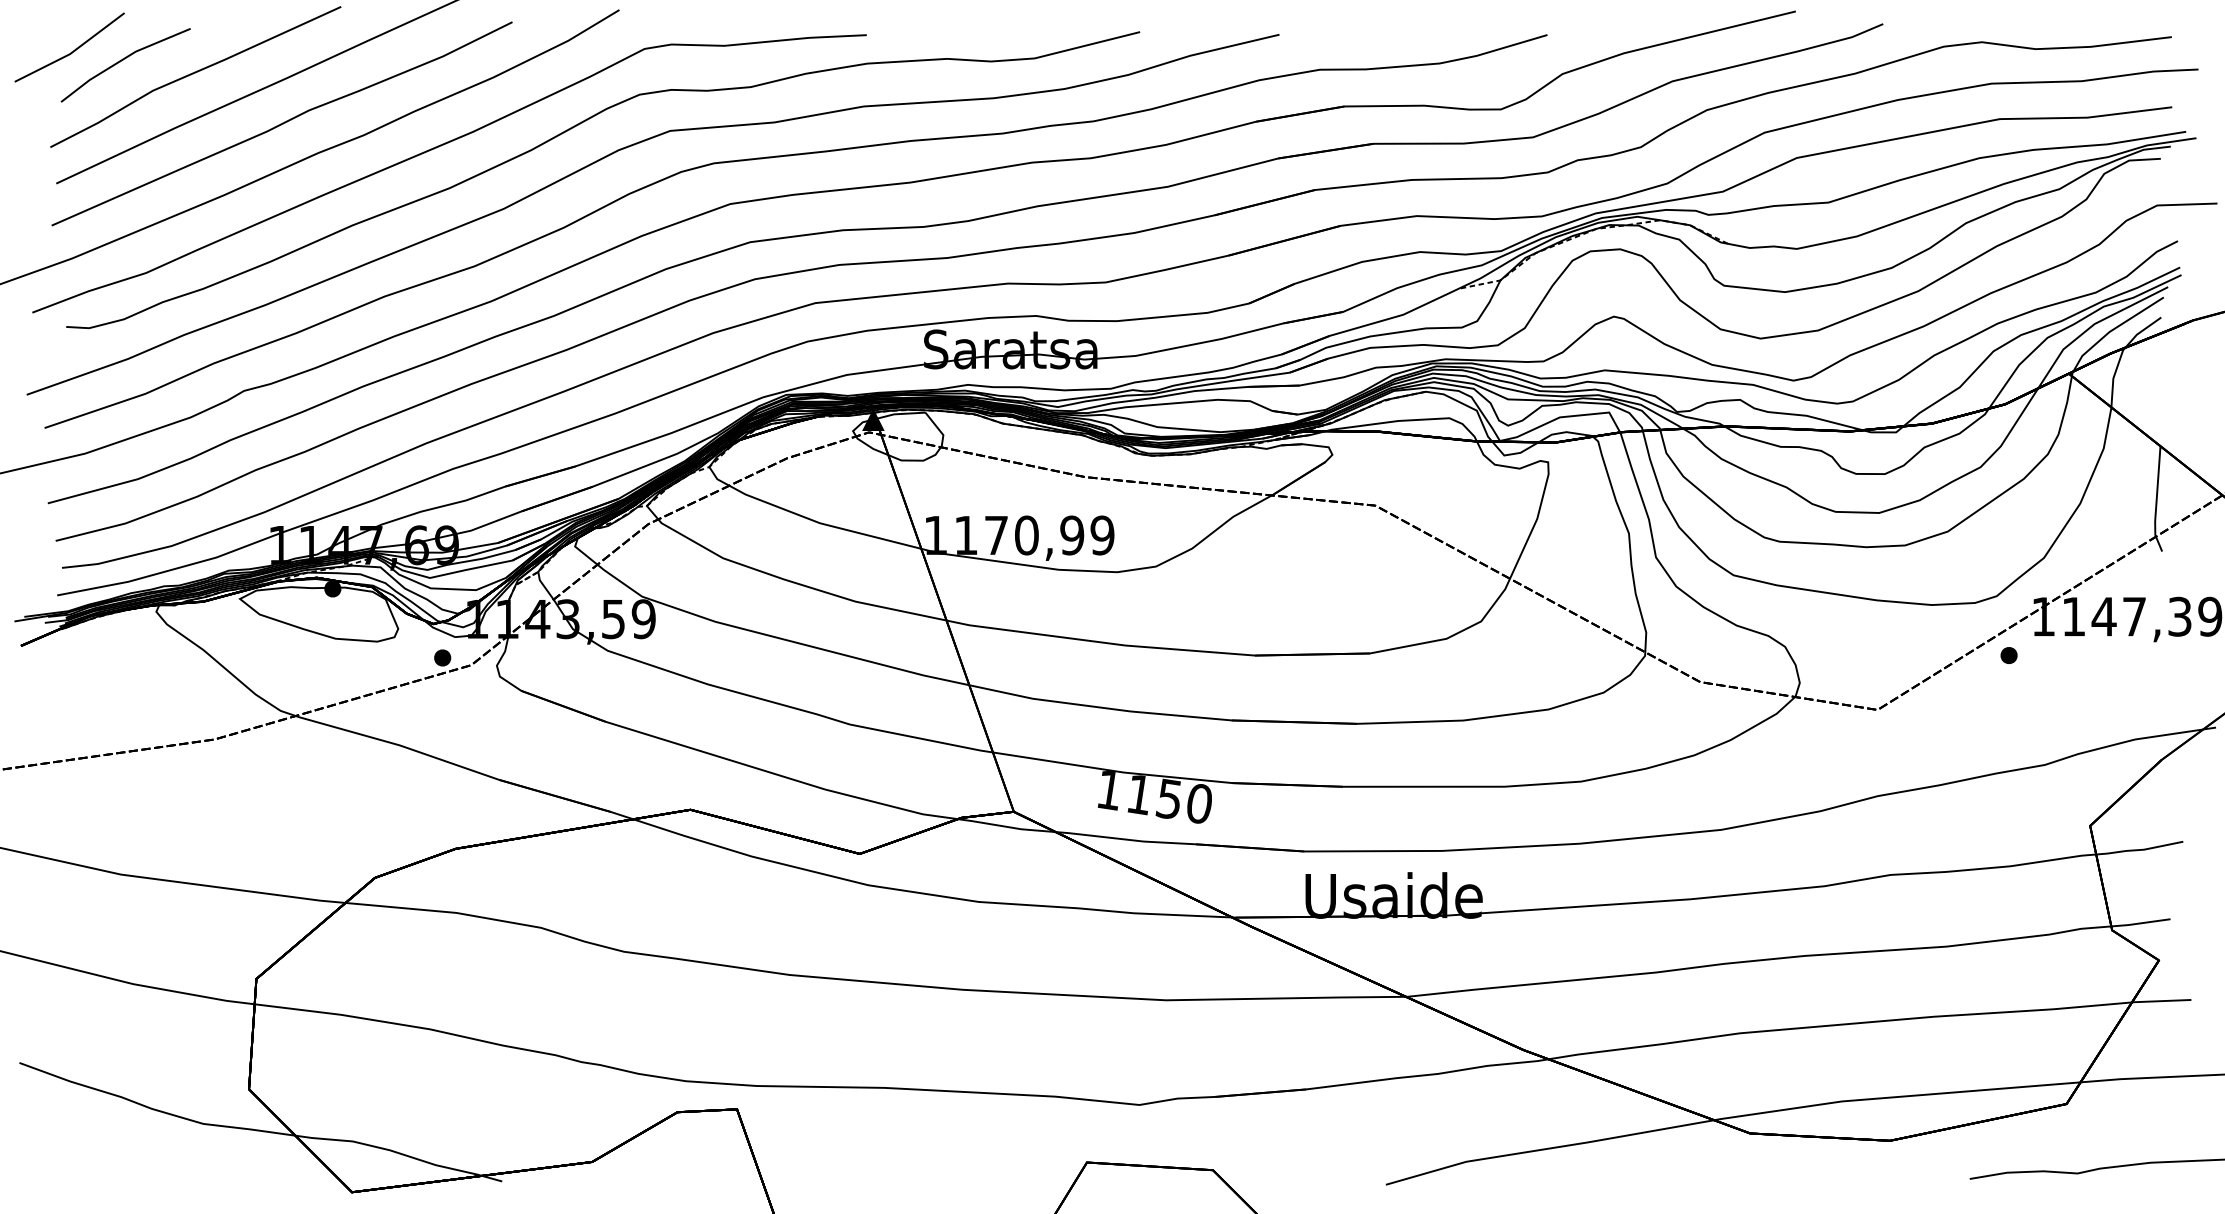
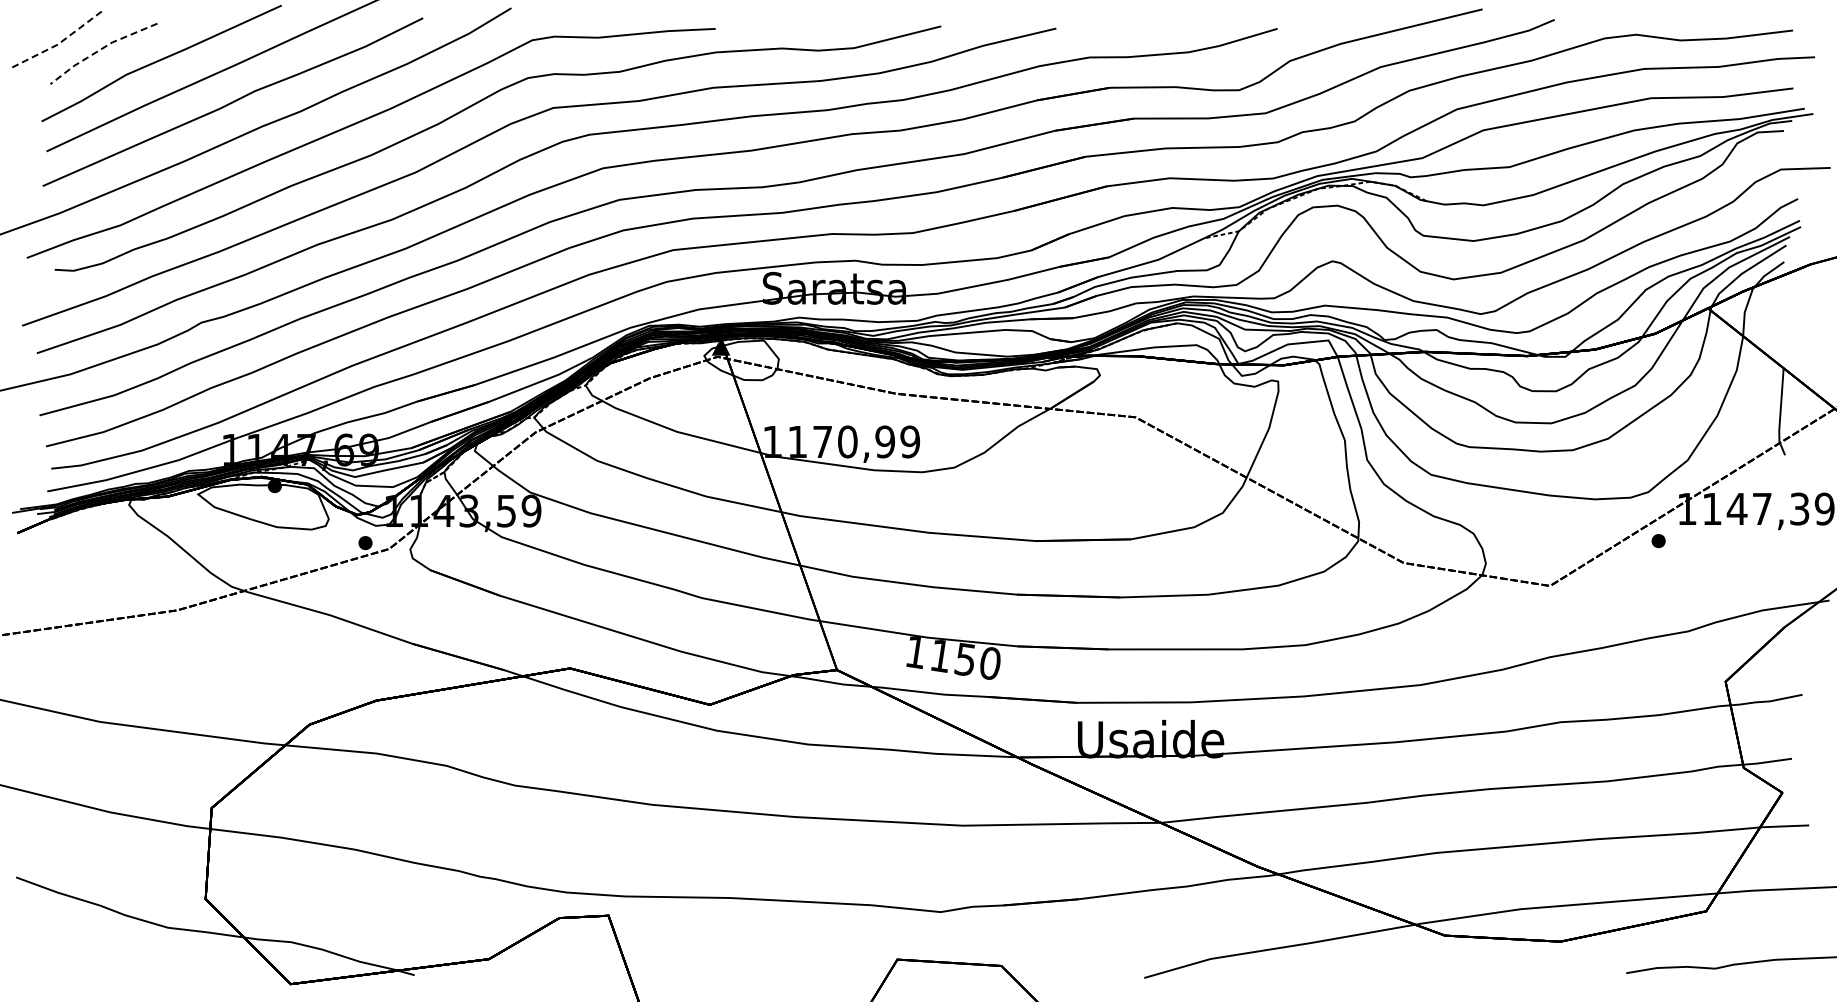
line: (73, 51) -> (60, 42), solid -> dashed
line: (122, 60) -> (101, 49), solid -> dashed

